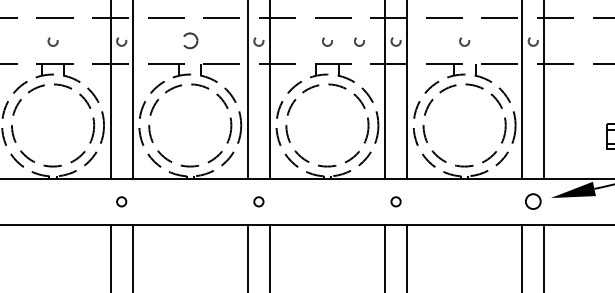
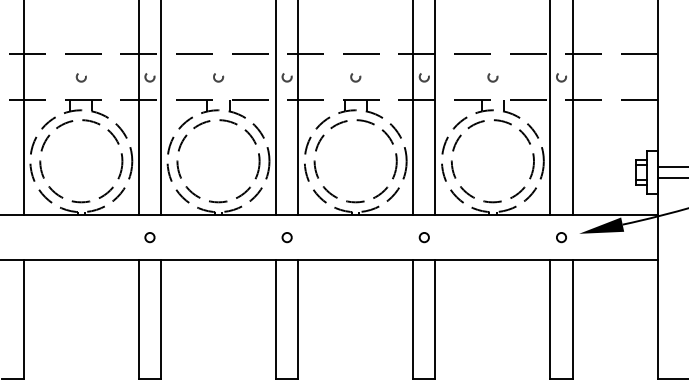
circle: (190, 41) -> (218, 77), size x0.62
circle: (359, 41) -> (387, 77), removed
circle: (533, 201) -> (561, 237), size x0.62

